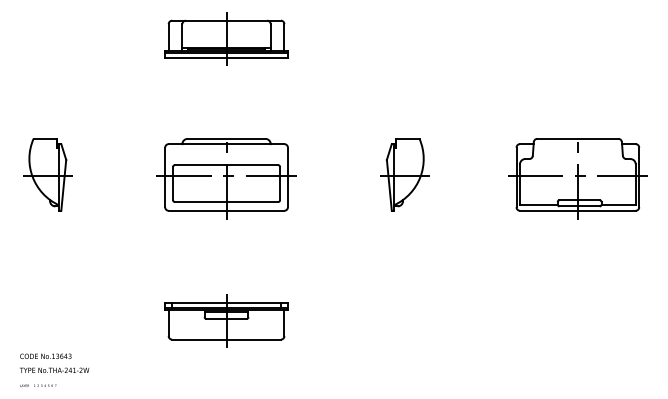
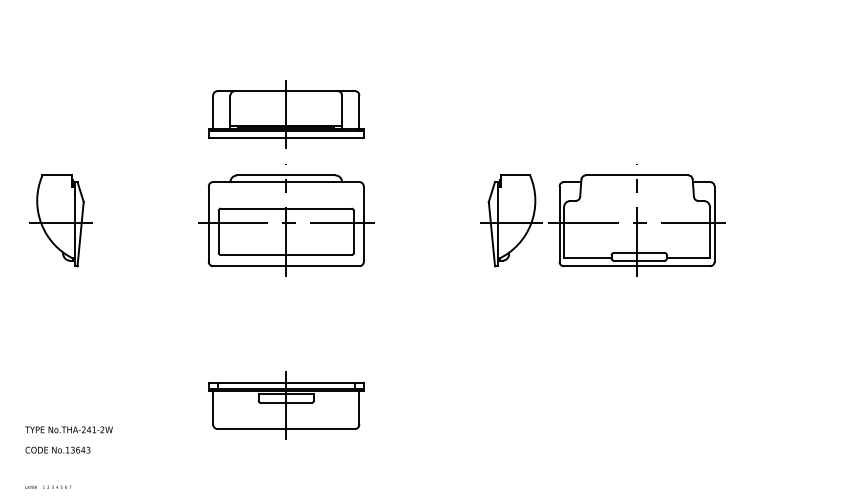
part: (226, 39) -> (286, 114), moved
part: (577, 174) -> (636, 220), moved
text: (54, 370) -> (68, 429), moved

